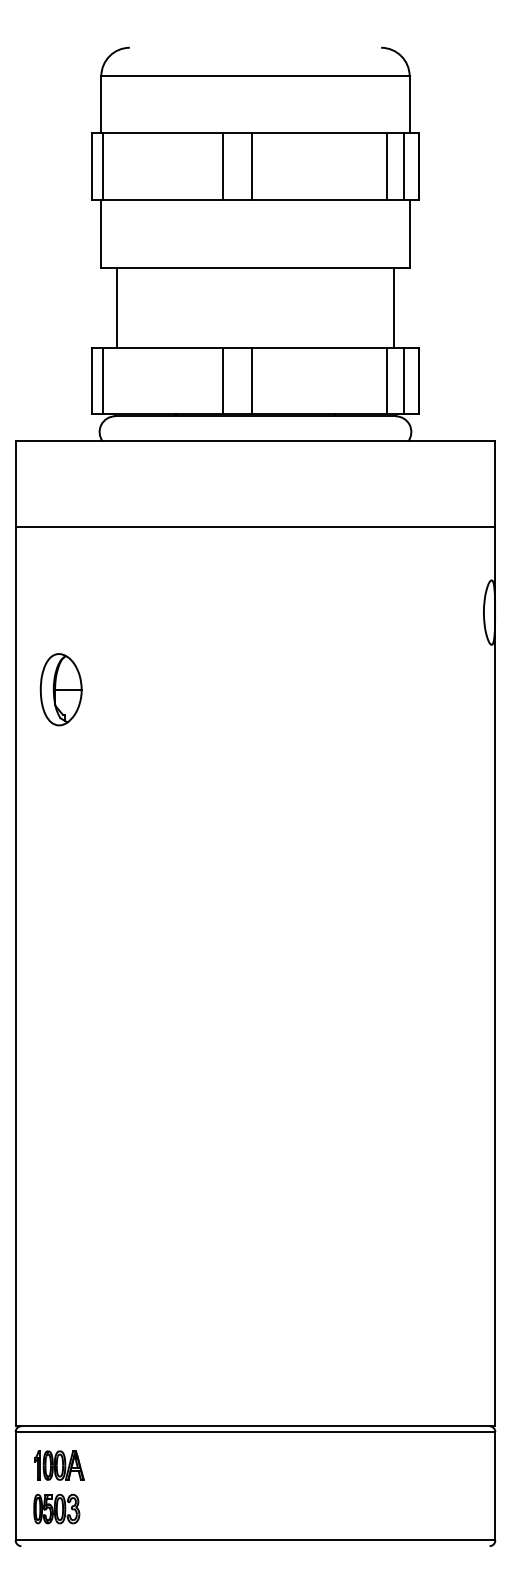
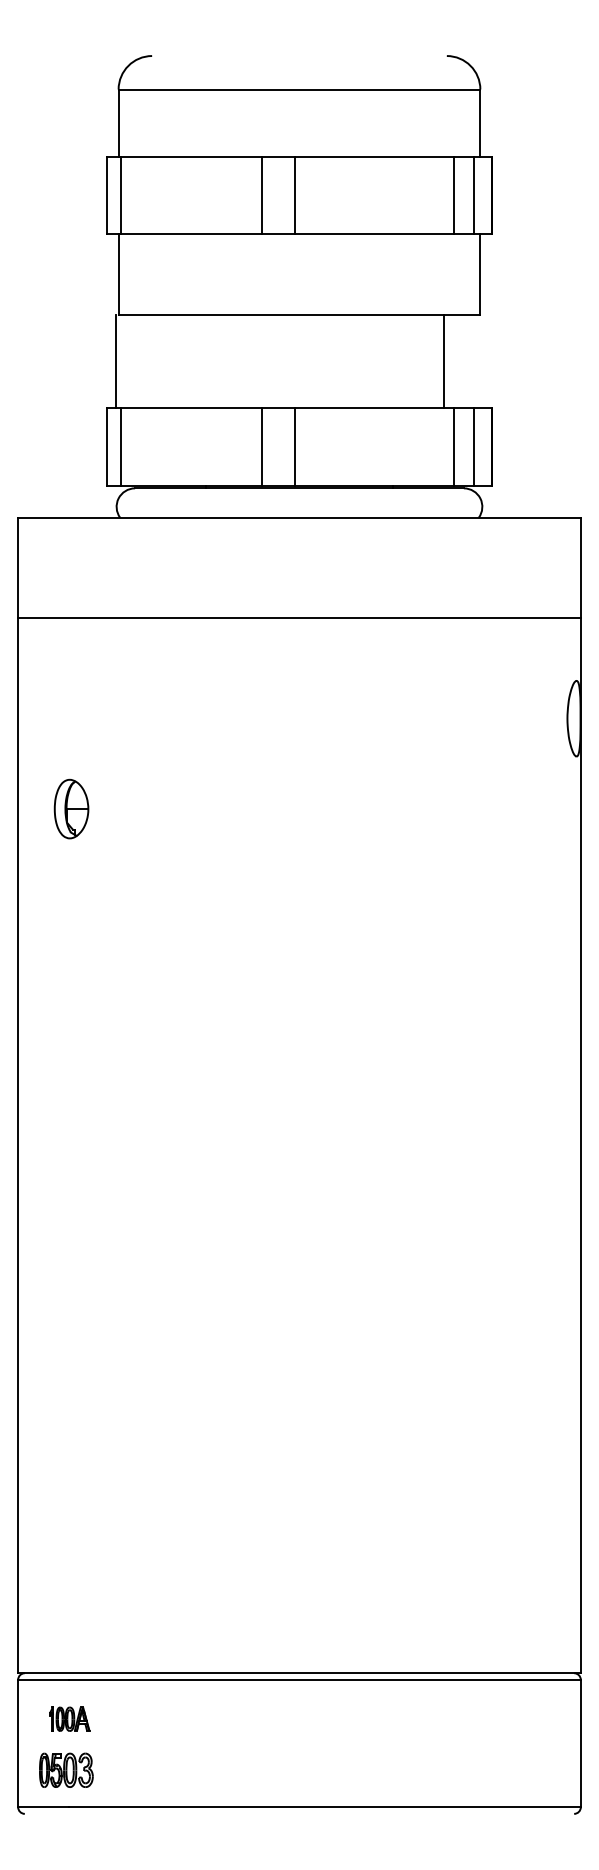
line: (117, 308) -> (116, 361), moved
line: (394, 308) -> (444, 361), moved
part: (61, 689) -> (71, 808), size x0.7
part: (59, 1464) -> (69, 1718), size x0.7

